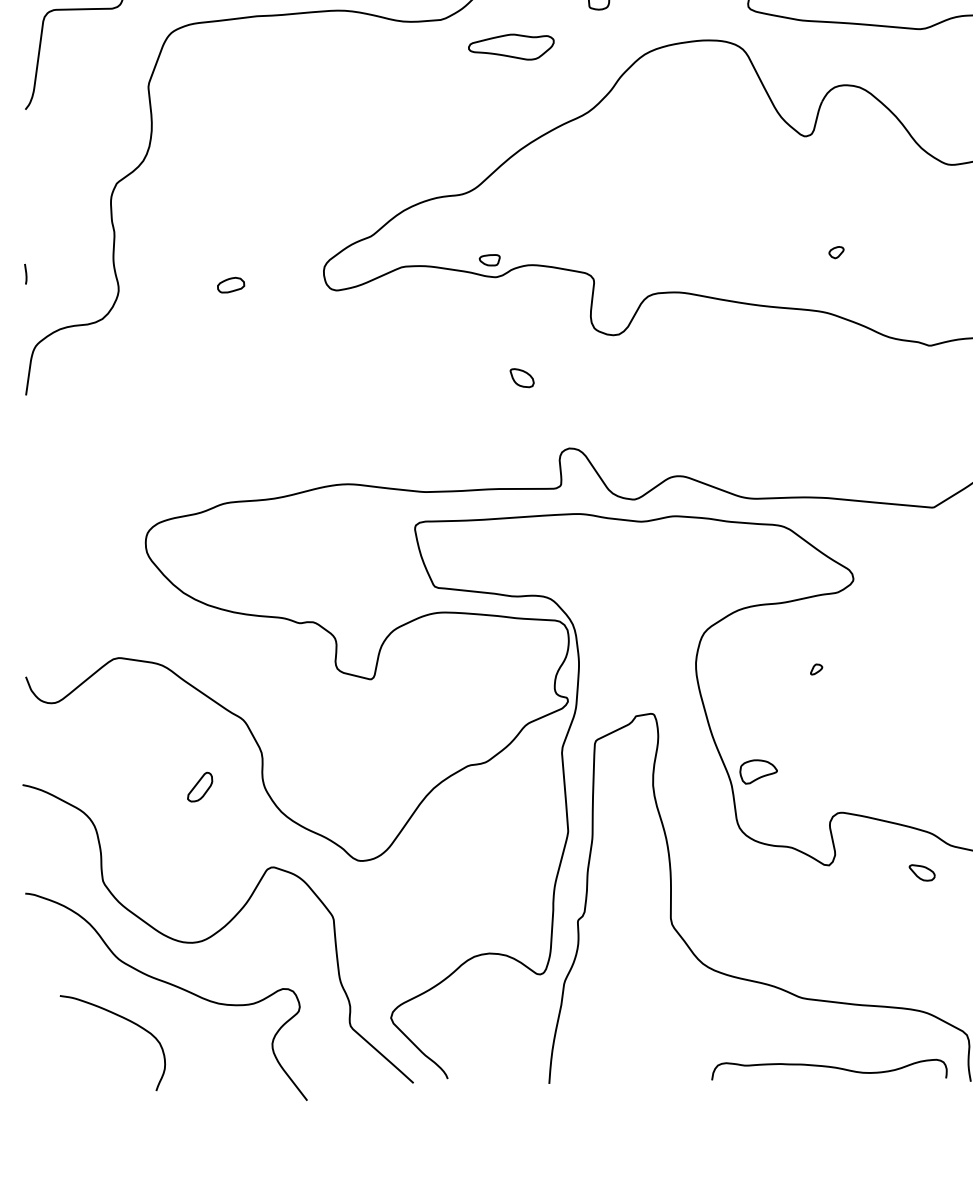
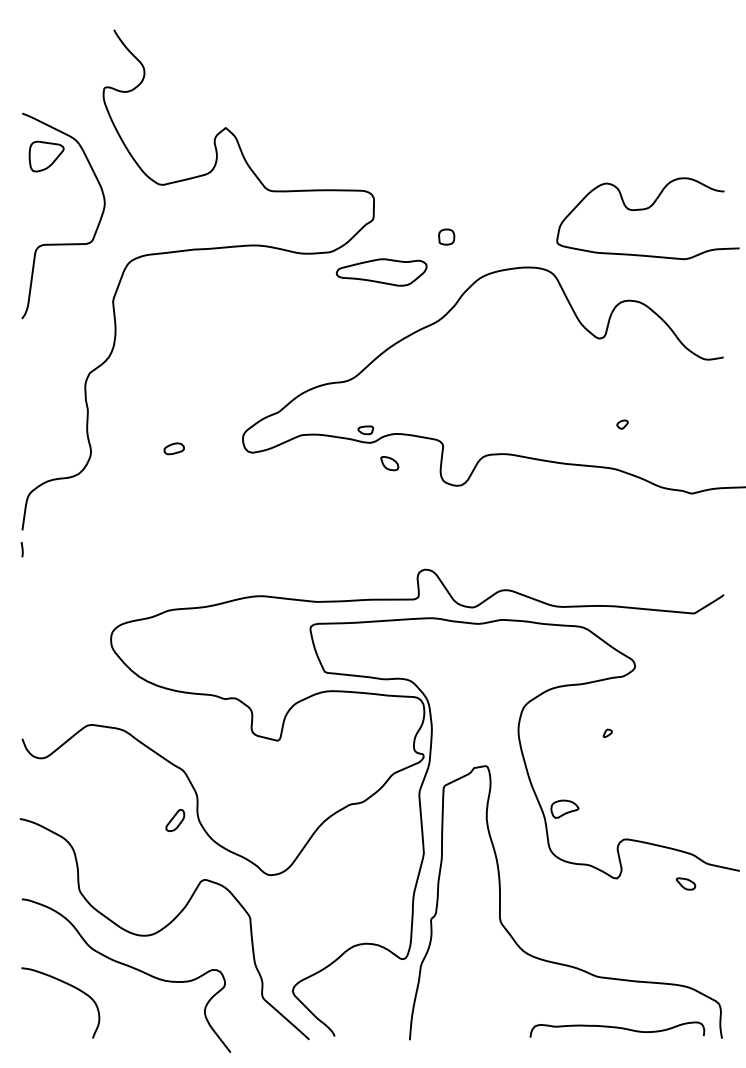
part: (510, 47) -> (381, 272), size x1.43
line: (24, 274) -> (21, 549), moved
part: (521, 378) -> (389, 463), moved
part: (200, 787) -> (175, 820), moved
curve: (123, 1019) -> (68, 985), moved

